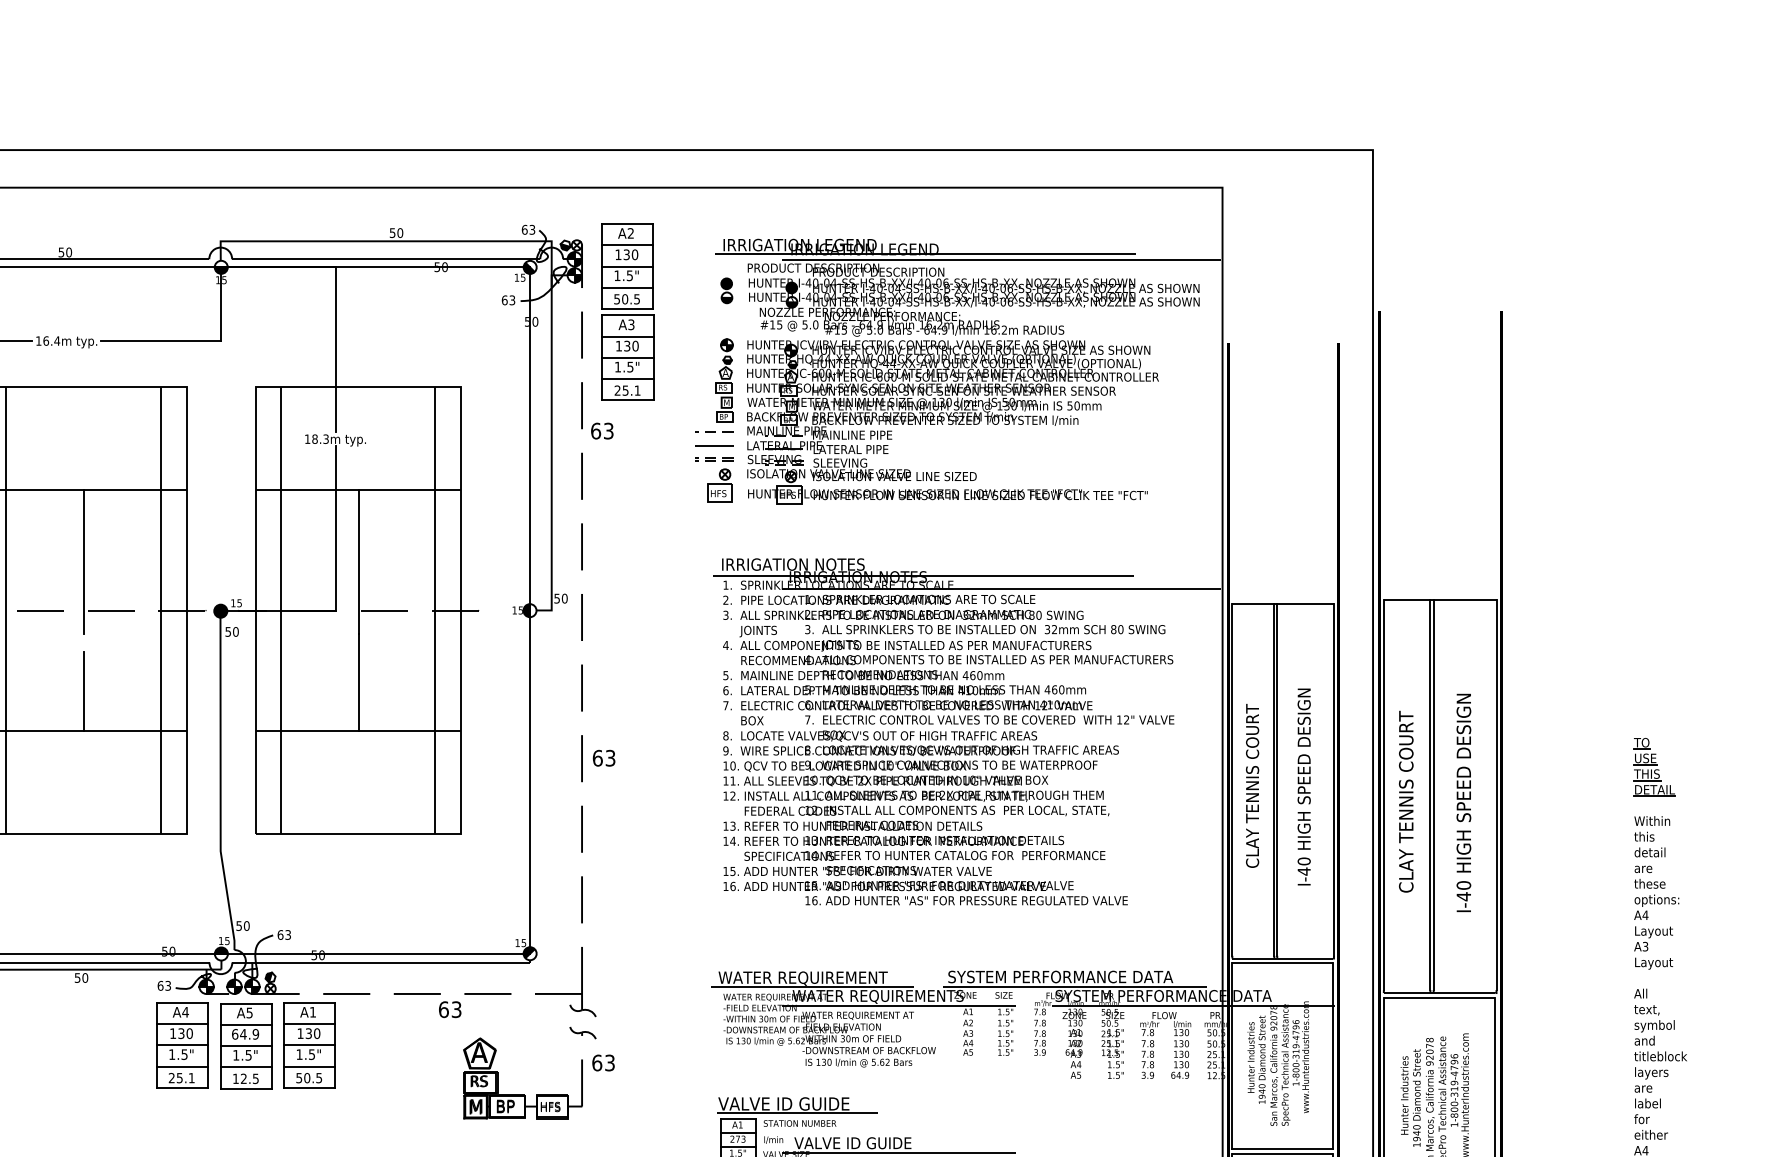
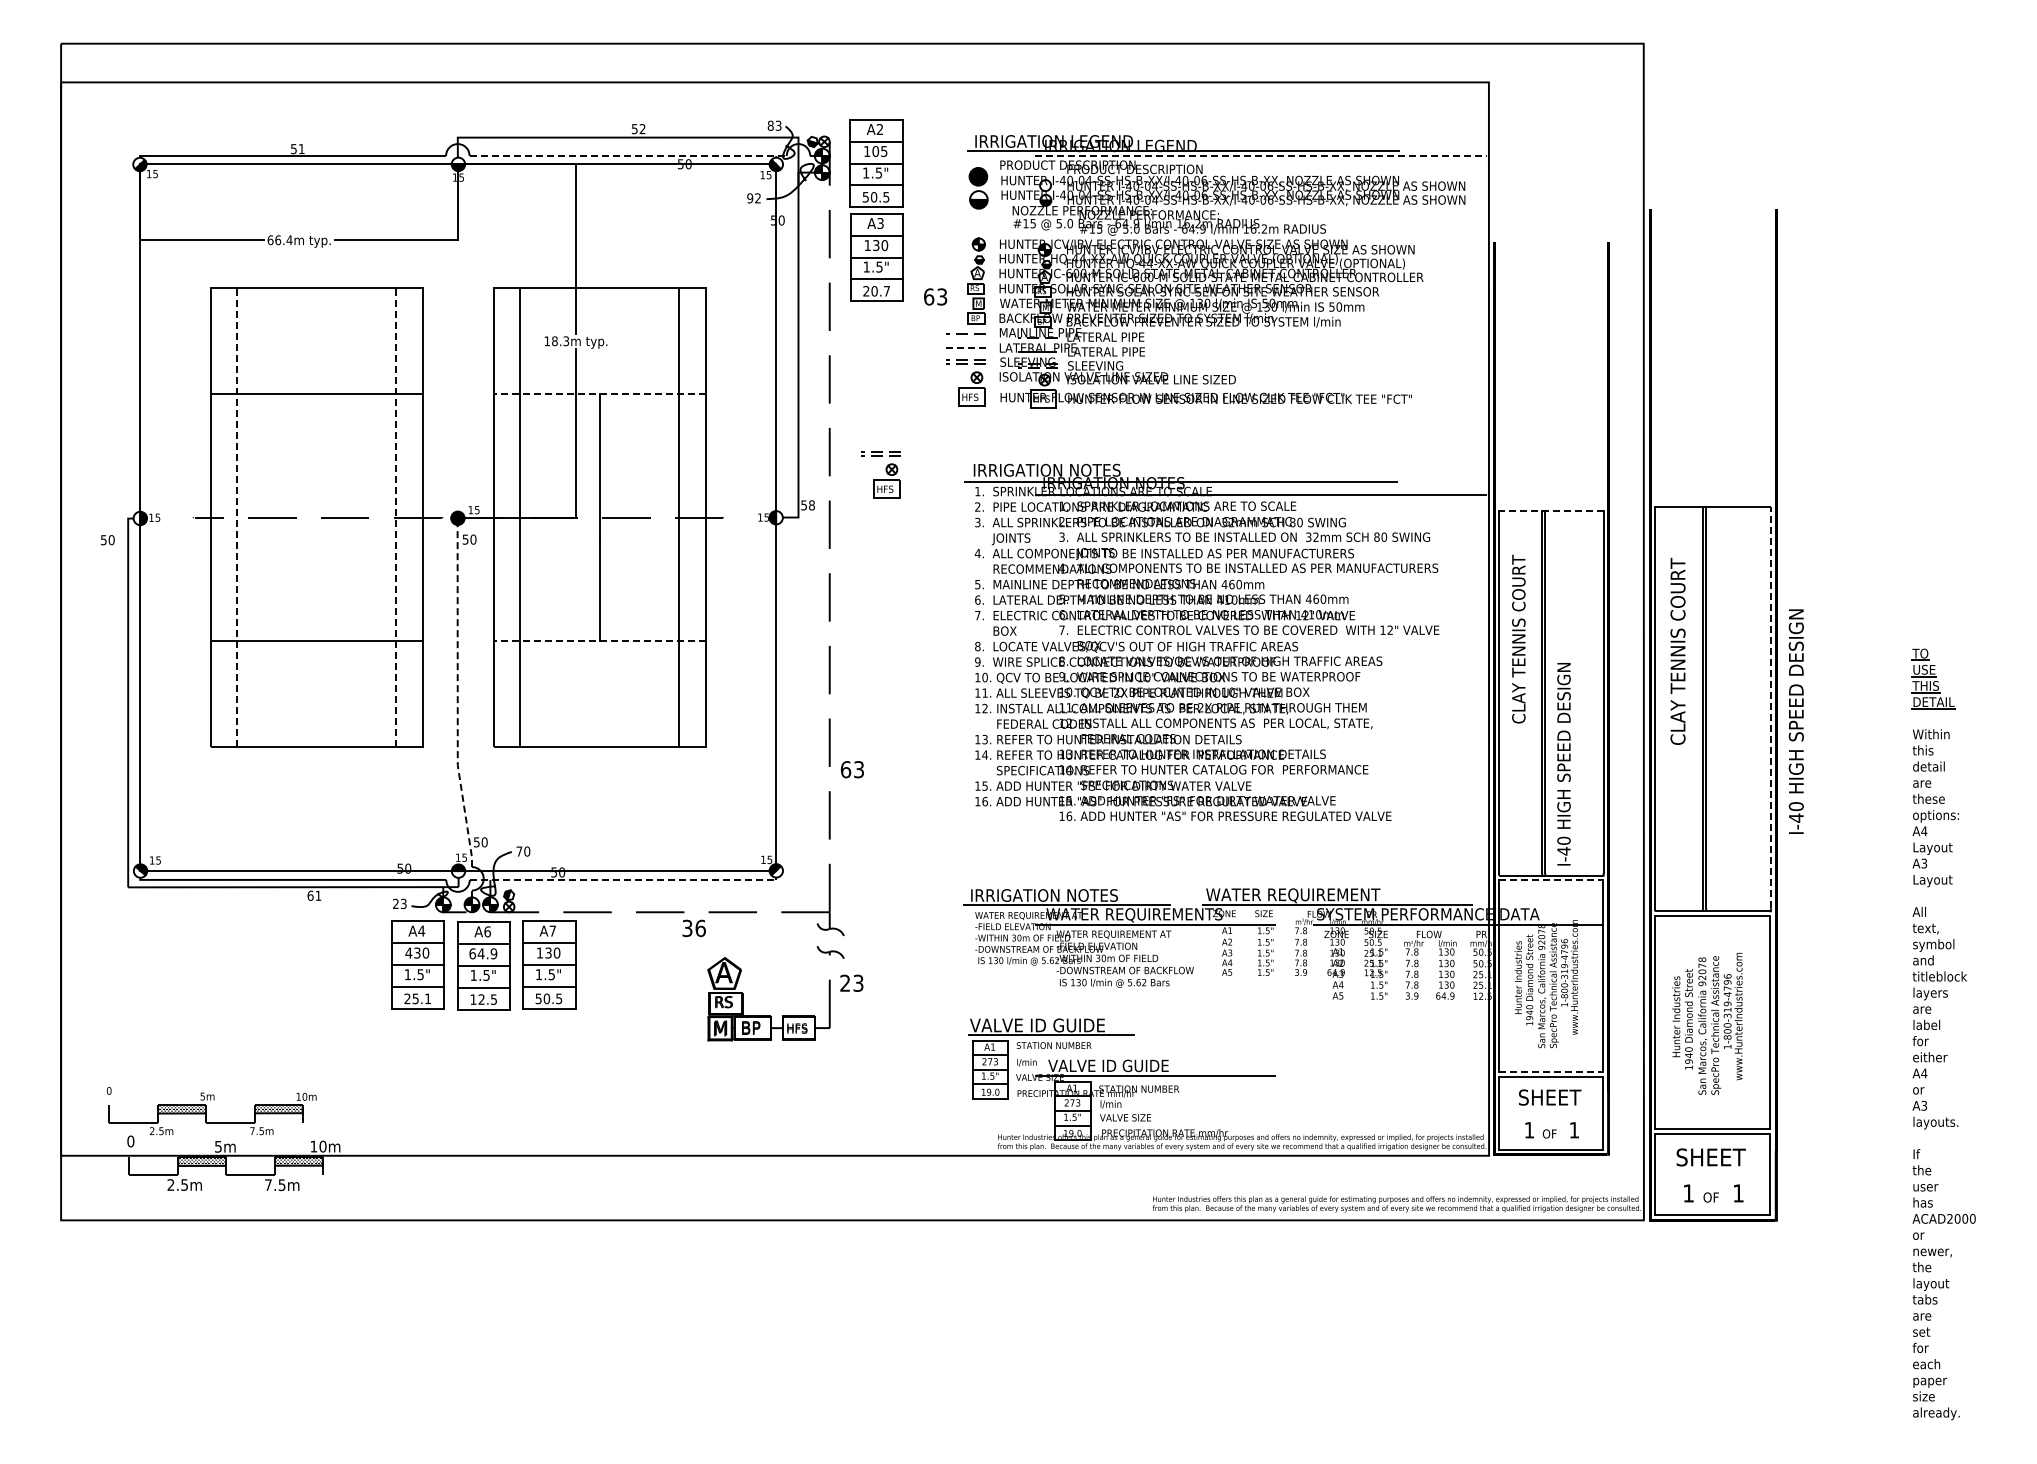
text: (524, 229) -> (770, 125), 63 -> 83
text: (400, 233) -> (642, 129), 50 -> 52
text: (68, 252) -> (301, 149), 50 -> 51
text: (630, 254) -> (879, 151), 130 -> 105
line: (386, 259) -> (628, 156), solid -> dashed
line: (1001, 259) -> (1261, 156), solid -> dashed
fill: (791, 287) -> (1045, 185), removed
part: (726, 290) -> (978, 188), size x1.6
text: (507, 300) -> (753, 198), 63 -> 92
text: (38, 341) -> (270, 240), 16.4m -> 66.4m
text: (631, 390) -> (880, 291), 25.1 -> 20.7
text: (602, 430) -> (935, 296), moved
text: (852, 434) -> (1108, 336), MAINLINE PIPE -> LATERAL PIPE
line: (714, 446) -> (966, 348), solid -> dashed
line: (358, 489) -> (599, 393), solid -> dashed
line: (84, 561) -> (317, 467), removed
part: (631, 568) -> (880, 474), added
text: (565, 598) -> (812, 505), 50 -> 58
line: (1282, 603) -> (1550, 510), solid -> dashed
line: (5, 610) -> (236, 517), solid -> dashed
line: (160, 610) -> (395, 517), solid -> dashed
line: (84, 691) -> (317, 600), removed
line: (358, 730) -> (599, 641), solid -> dashed
text: (603, 758) -> (851, 769), moved
line: (220, 785) -> (457, 697), solid -> dashed
text: (1252, 785) -> (1518, 638), moved
text: (1303, 787) -> (1563, 764), moved
line: (1496, 795) -> (1770, 707), solid -> dashed
text: (1405, 800) -> (1677, 650), moved
text: (1463, 802) -> (1795, 721), moved
text: (284, 934) -> (523, 851), 63 -> 70
line: (381, 962) -> (623, 879), solid -> dashed
line: (1282, 963) -> (1550, 880), solid -> dashed
text: (81, 977) -> (314, 895), 50 -> 61
text: (1060, 977) -> (1322, 895), SYSTEM PERFORMANCE DATA -> WATER REQUIREMENT
text: (803, 978) -> (1057, 896), WATER REQUIREMENT -> IRRIGATION NOTES
text: (161, 985) -> (396, 903), 63 -> 23
text: (449, 1009) -> (693, 928), 63 -> 36
text: (312, 1011) -> (552, 930), A1 -> A7
text: (249, 1012) -> (487, 931), A5 -> A6
text: (172, 1033) -> (408, 952), 130 -> 430
text: (597, 1062) -> (845, 982), 63 -> 23
line: (1282, 1149) -> (1550, 1072), solid -> dashed

